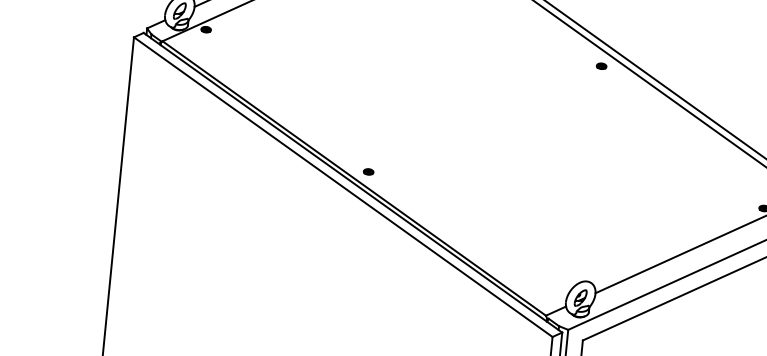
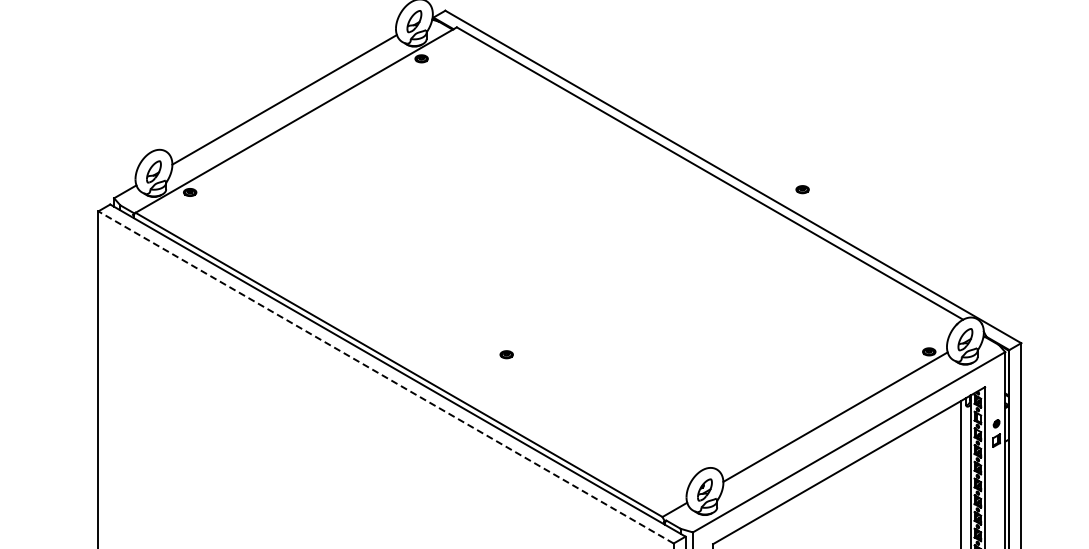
part: (601, 66) -> (802, 189), moved
part: (368, 171) -> (506, 354), moved
line: (342, 187) -> (385, 377), solid -> dashed

